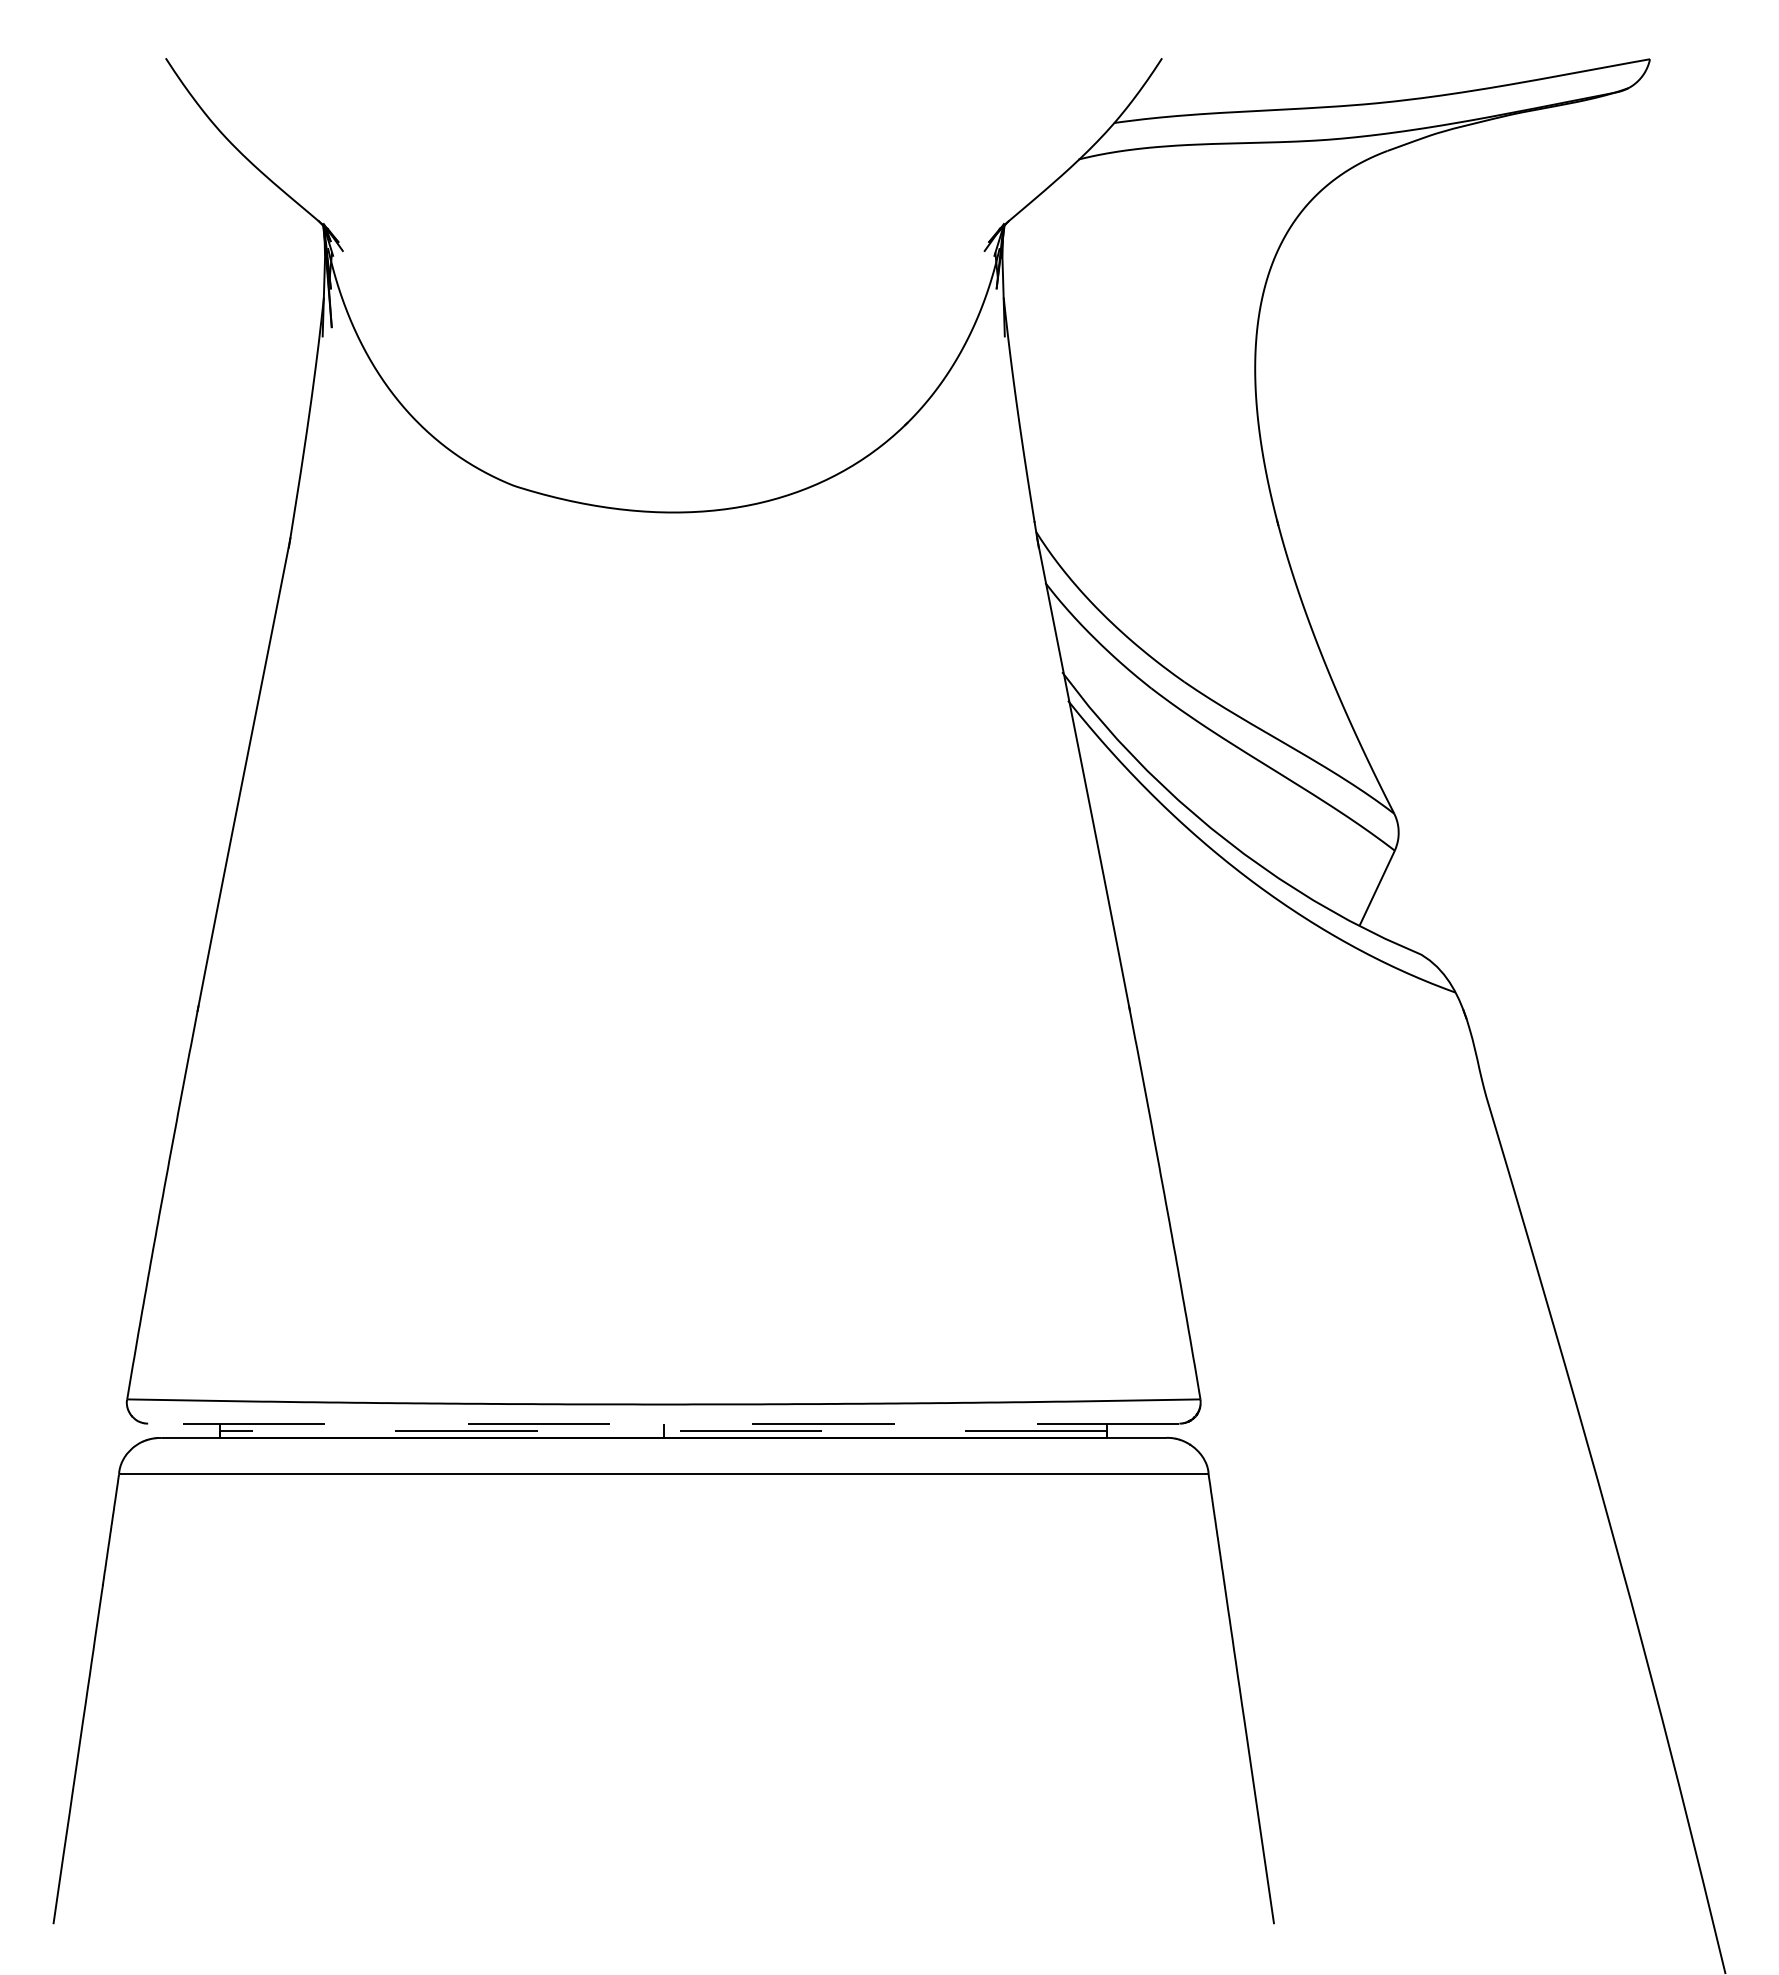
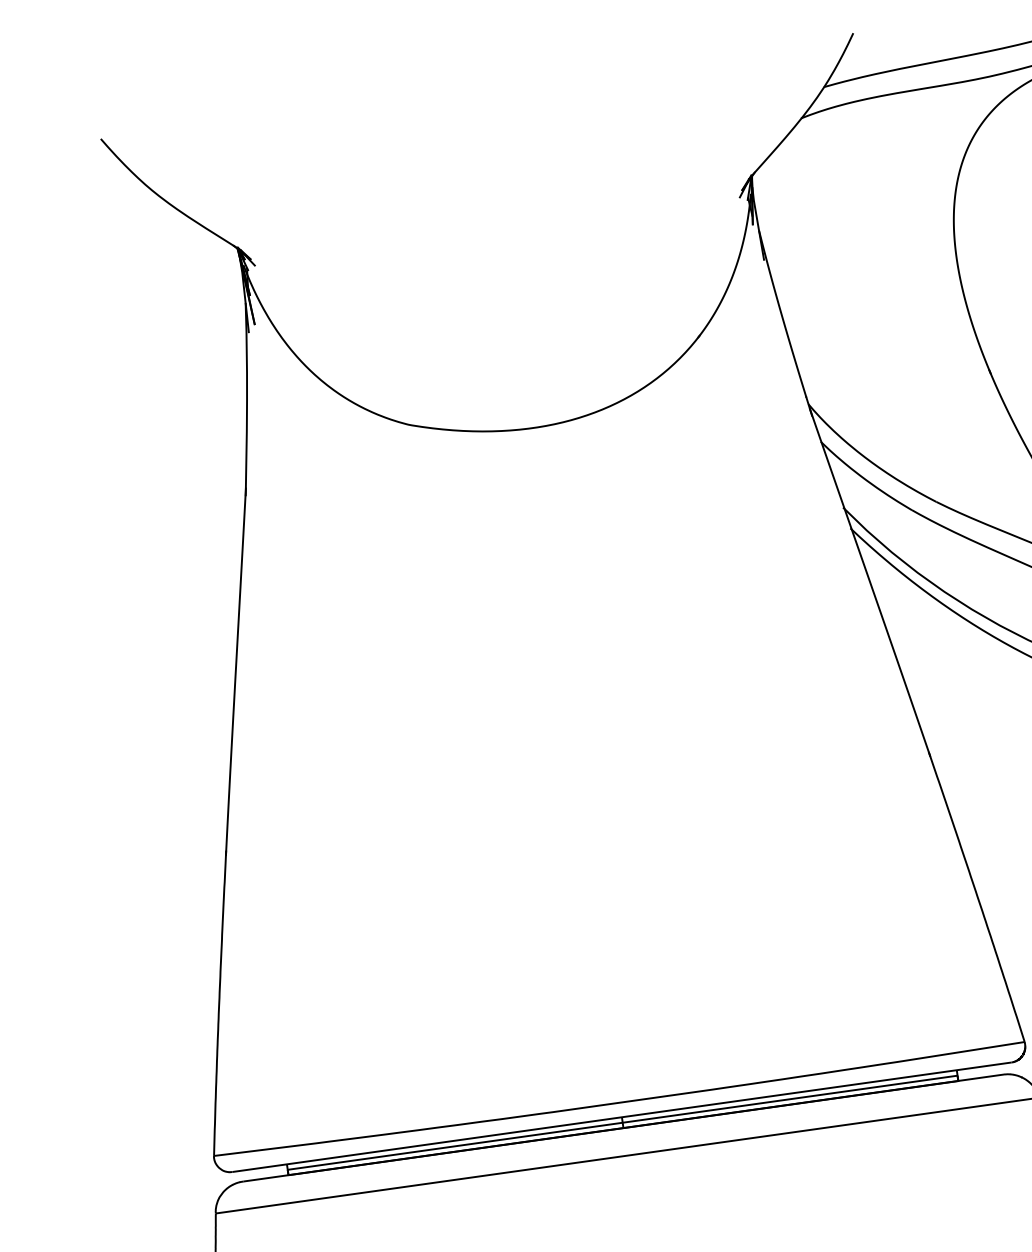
line: (663, 1423) -> (621, 1117), dashed -> solid
line: (663, 1430) -> (622, 1122), dashed -> solid

